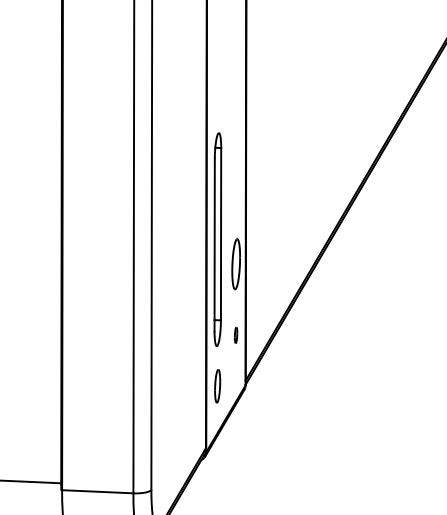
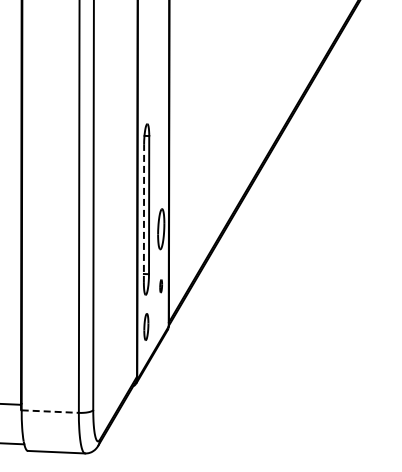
line: (215, 244) -> (144, 213), solid -> dashed
line: (98, 491) -> (50, 411), solid -> dashed

